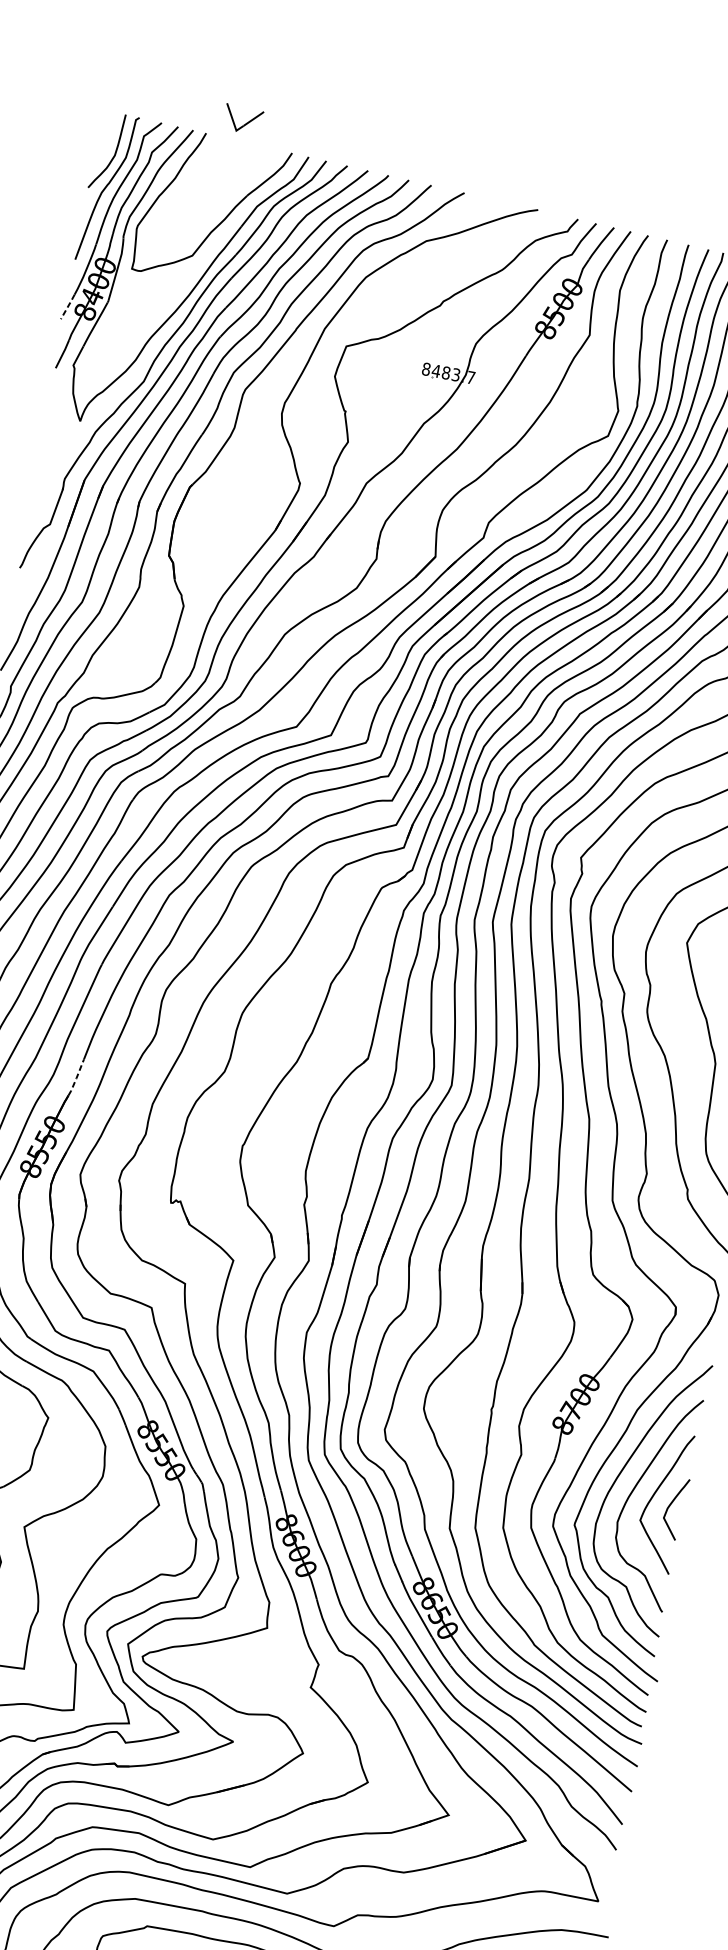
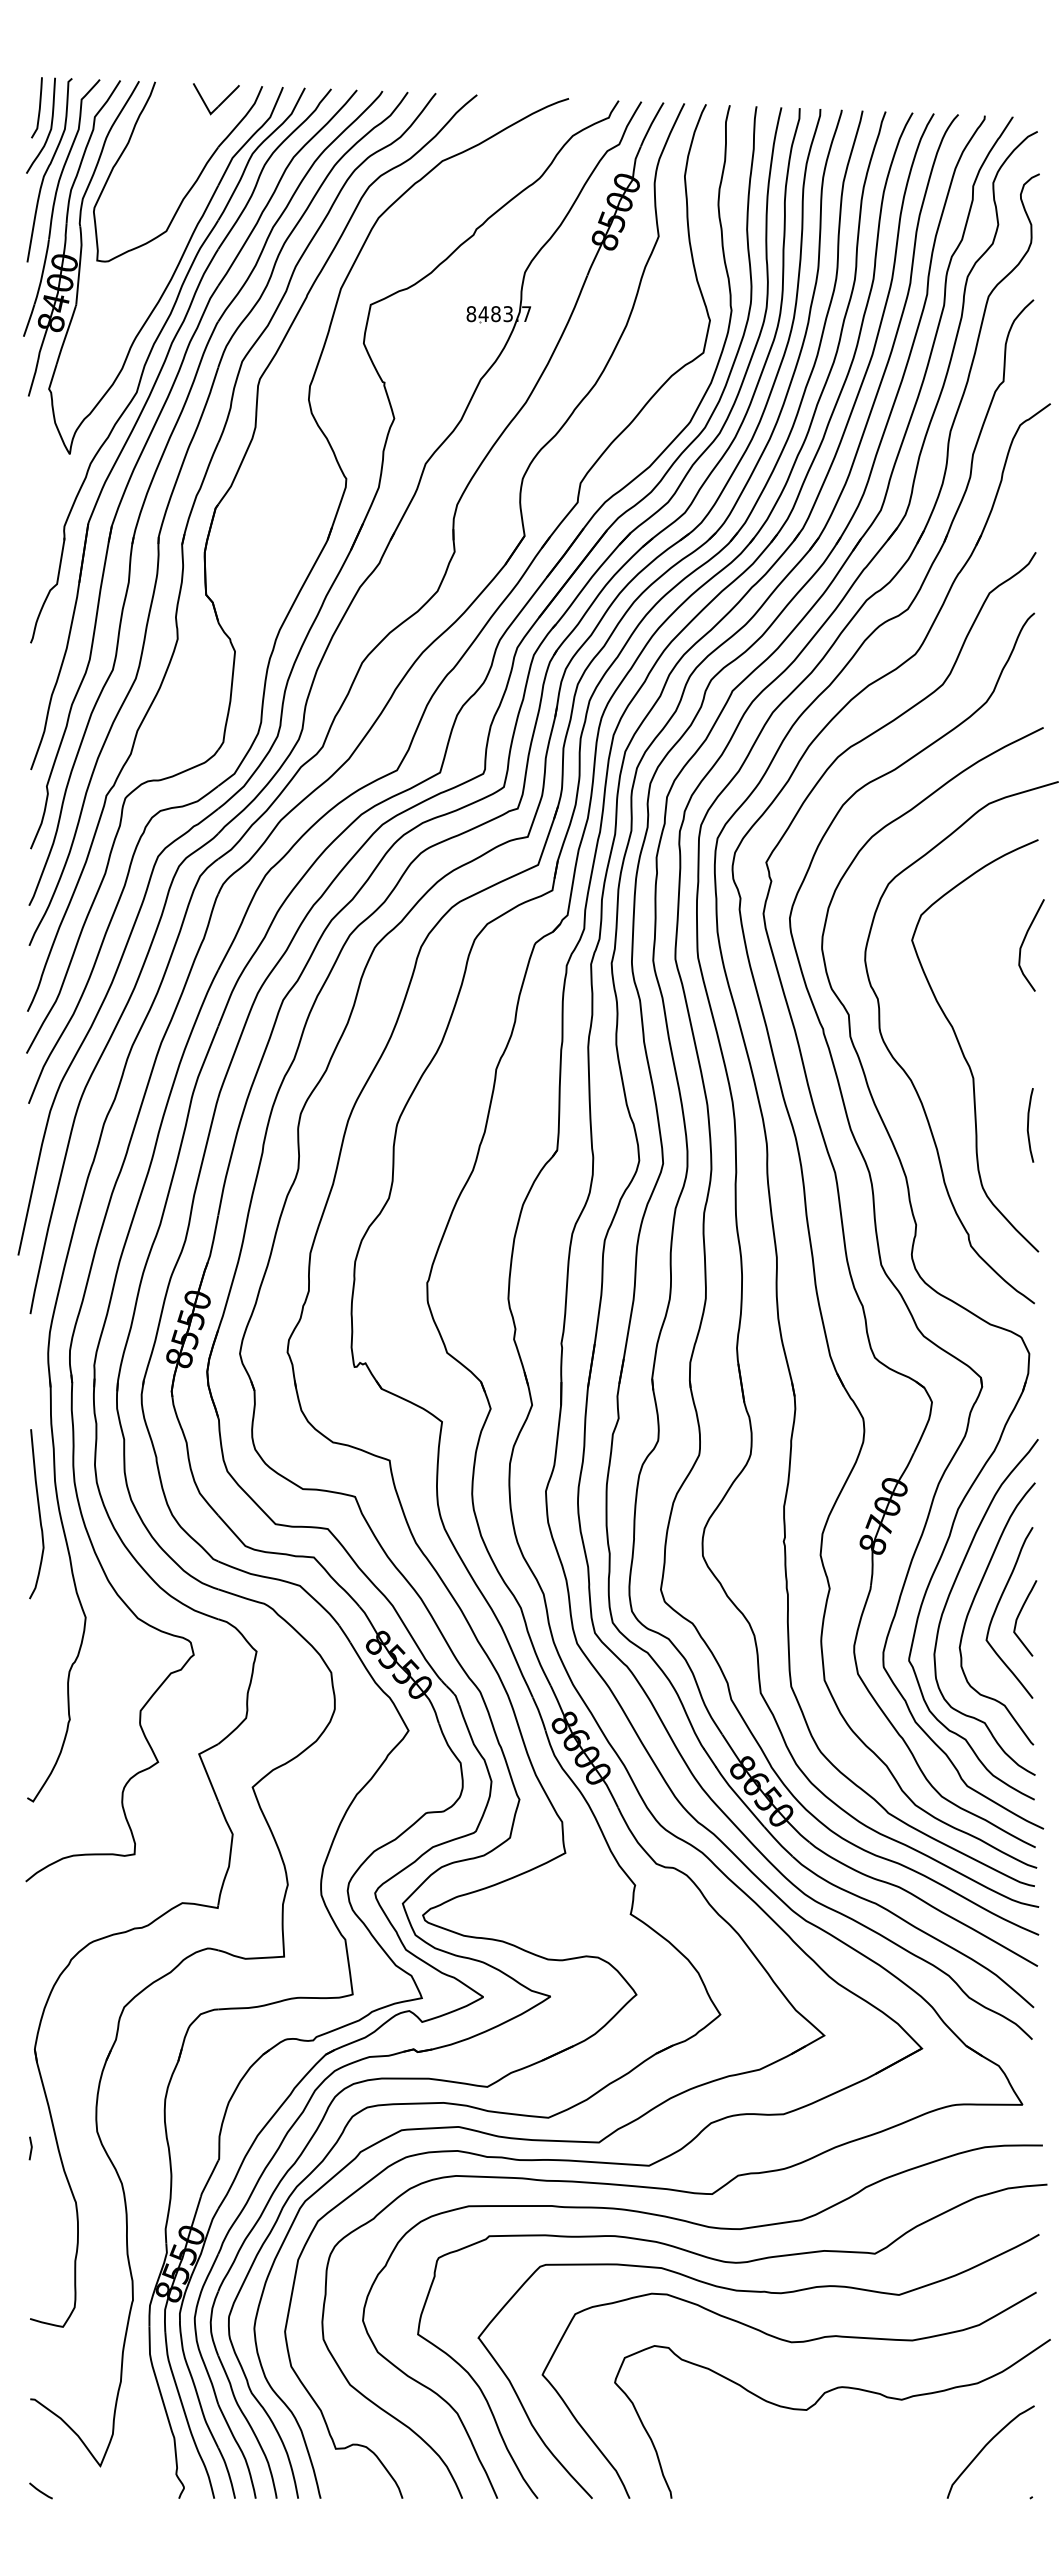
part: (243, 119) -> (216, 99), moved
curve: (107, 137) -> (38, 109), added
line: (68, 306) -> (29, 319), dashed -> solid
line: (76, 1078) -> (213, 1239), dashed -> solid

